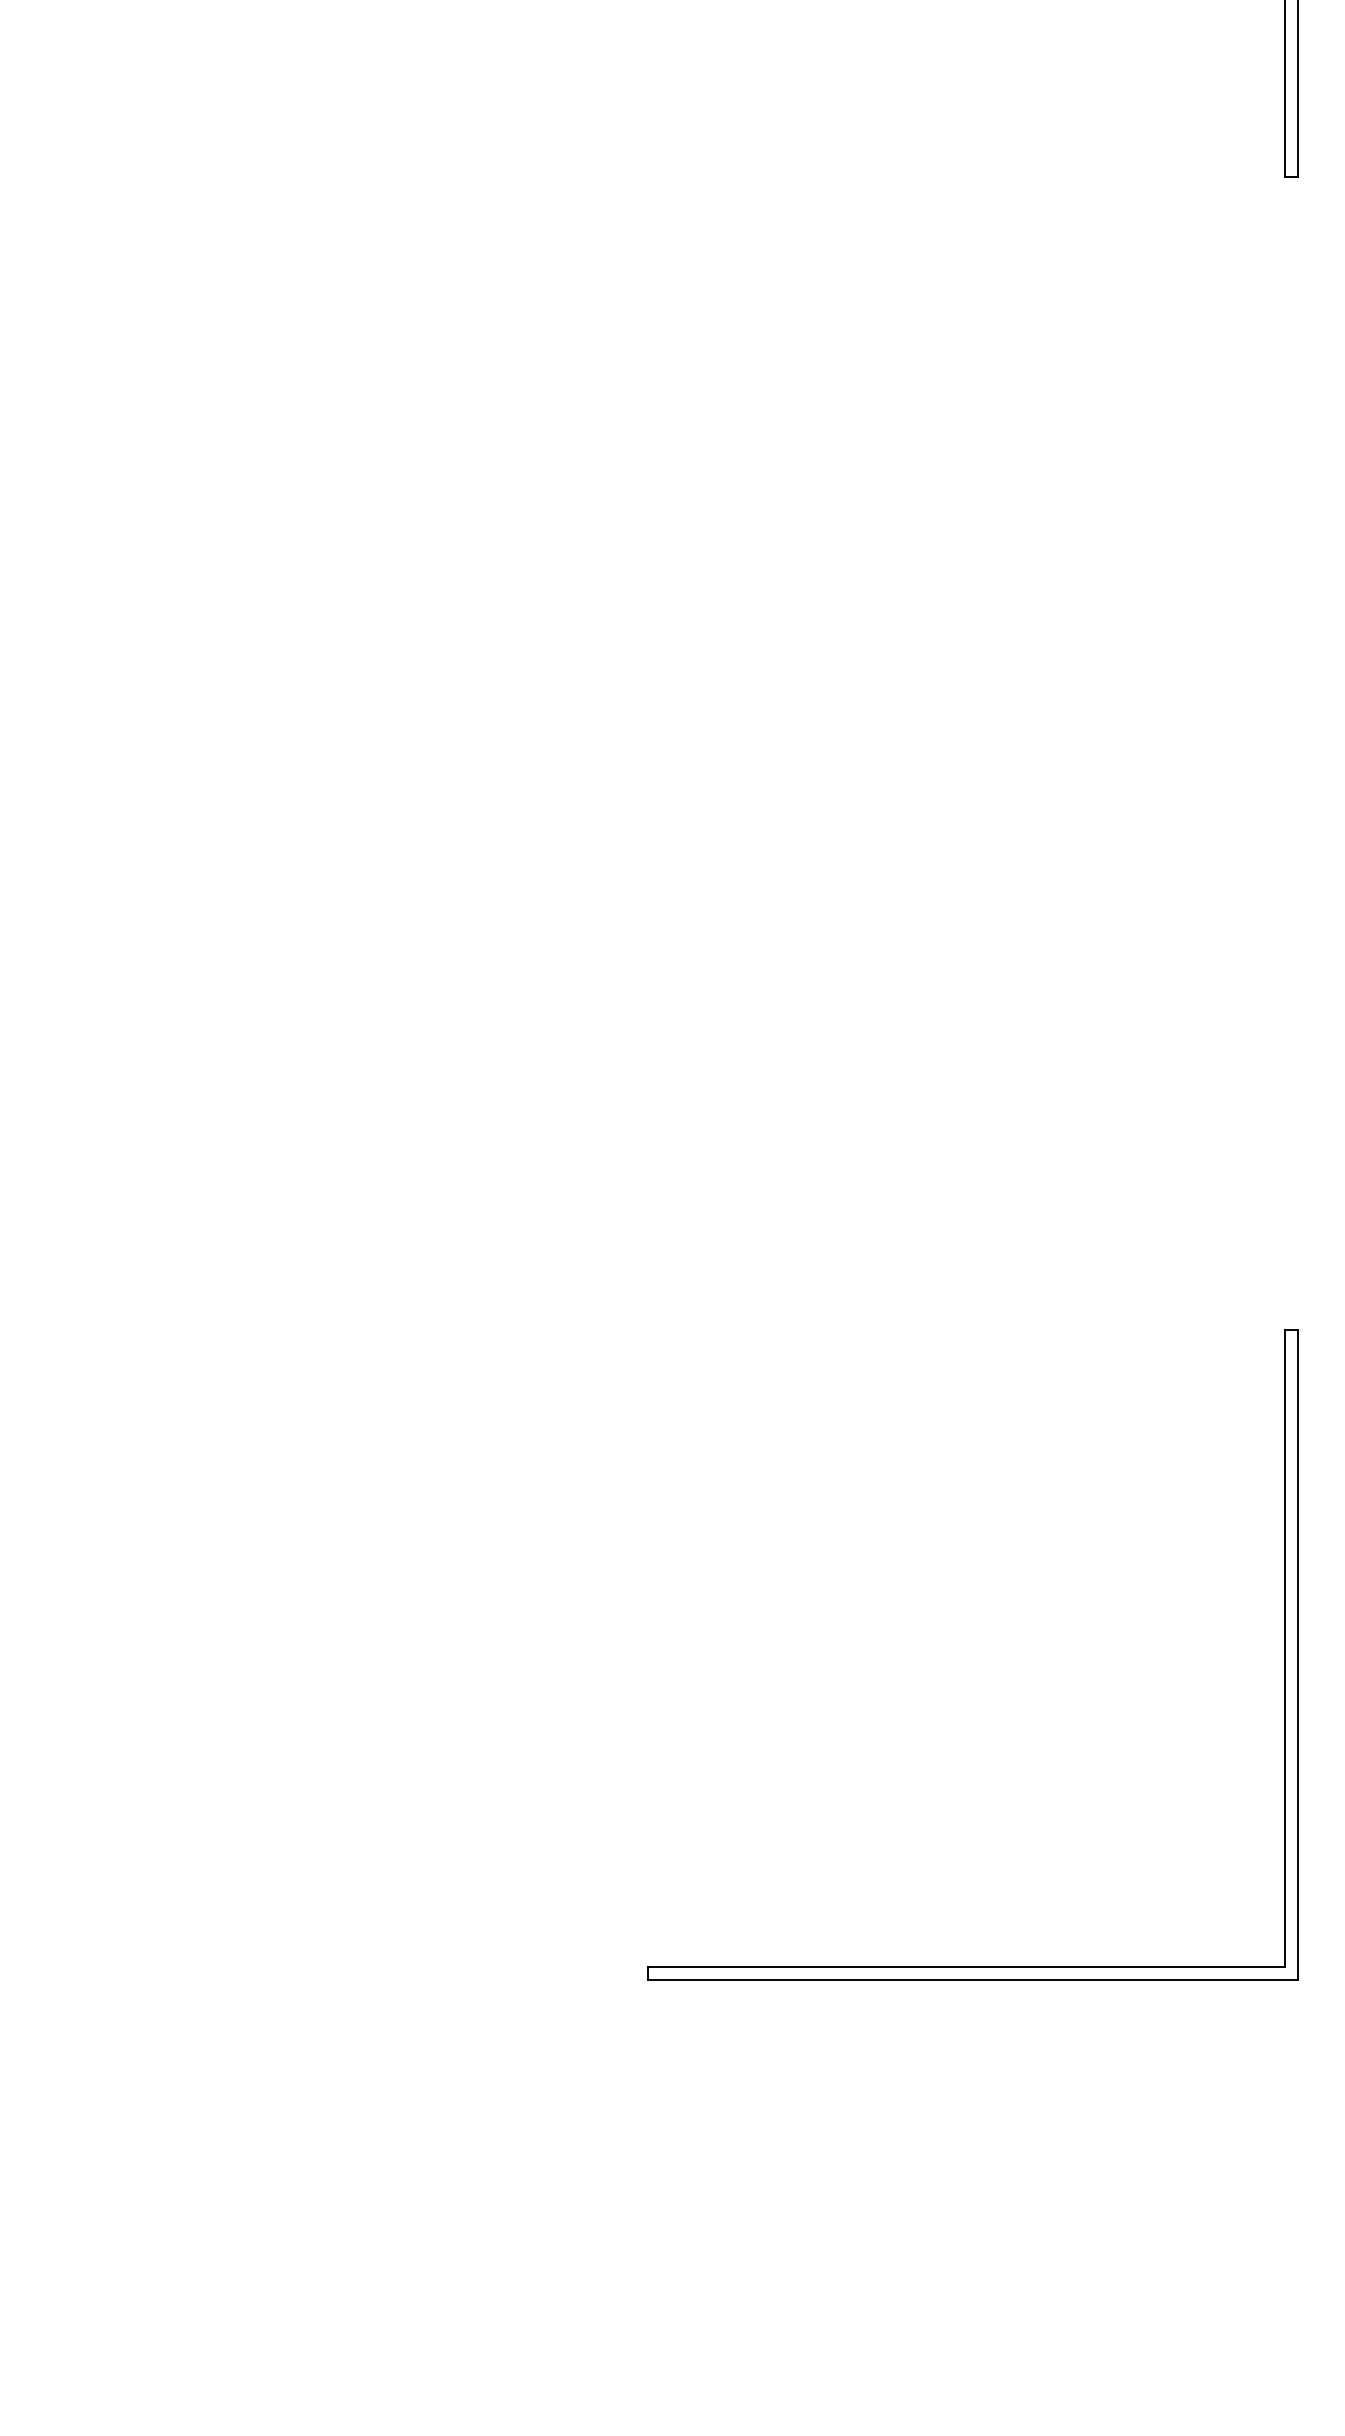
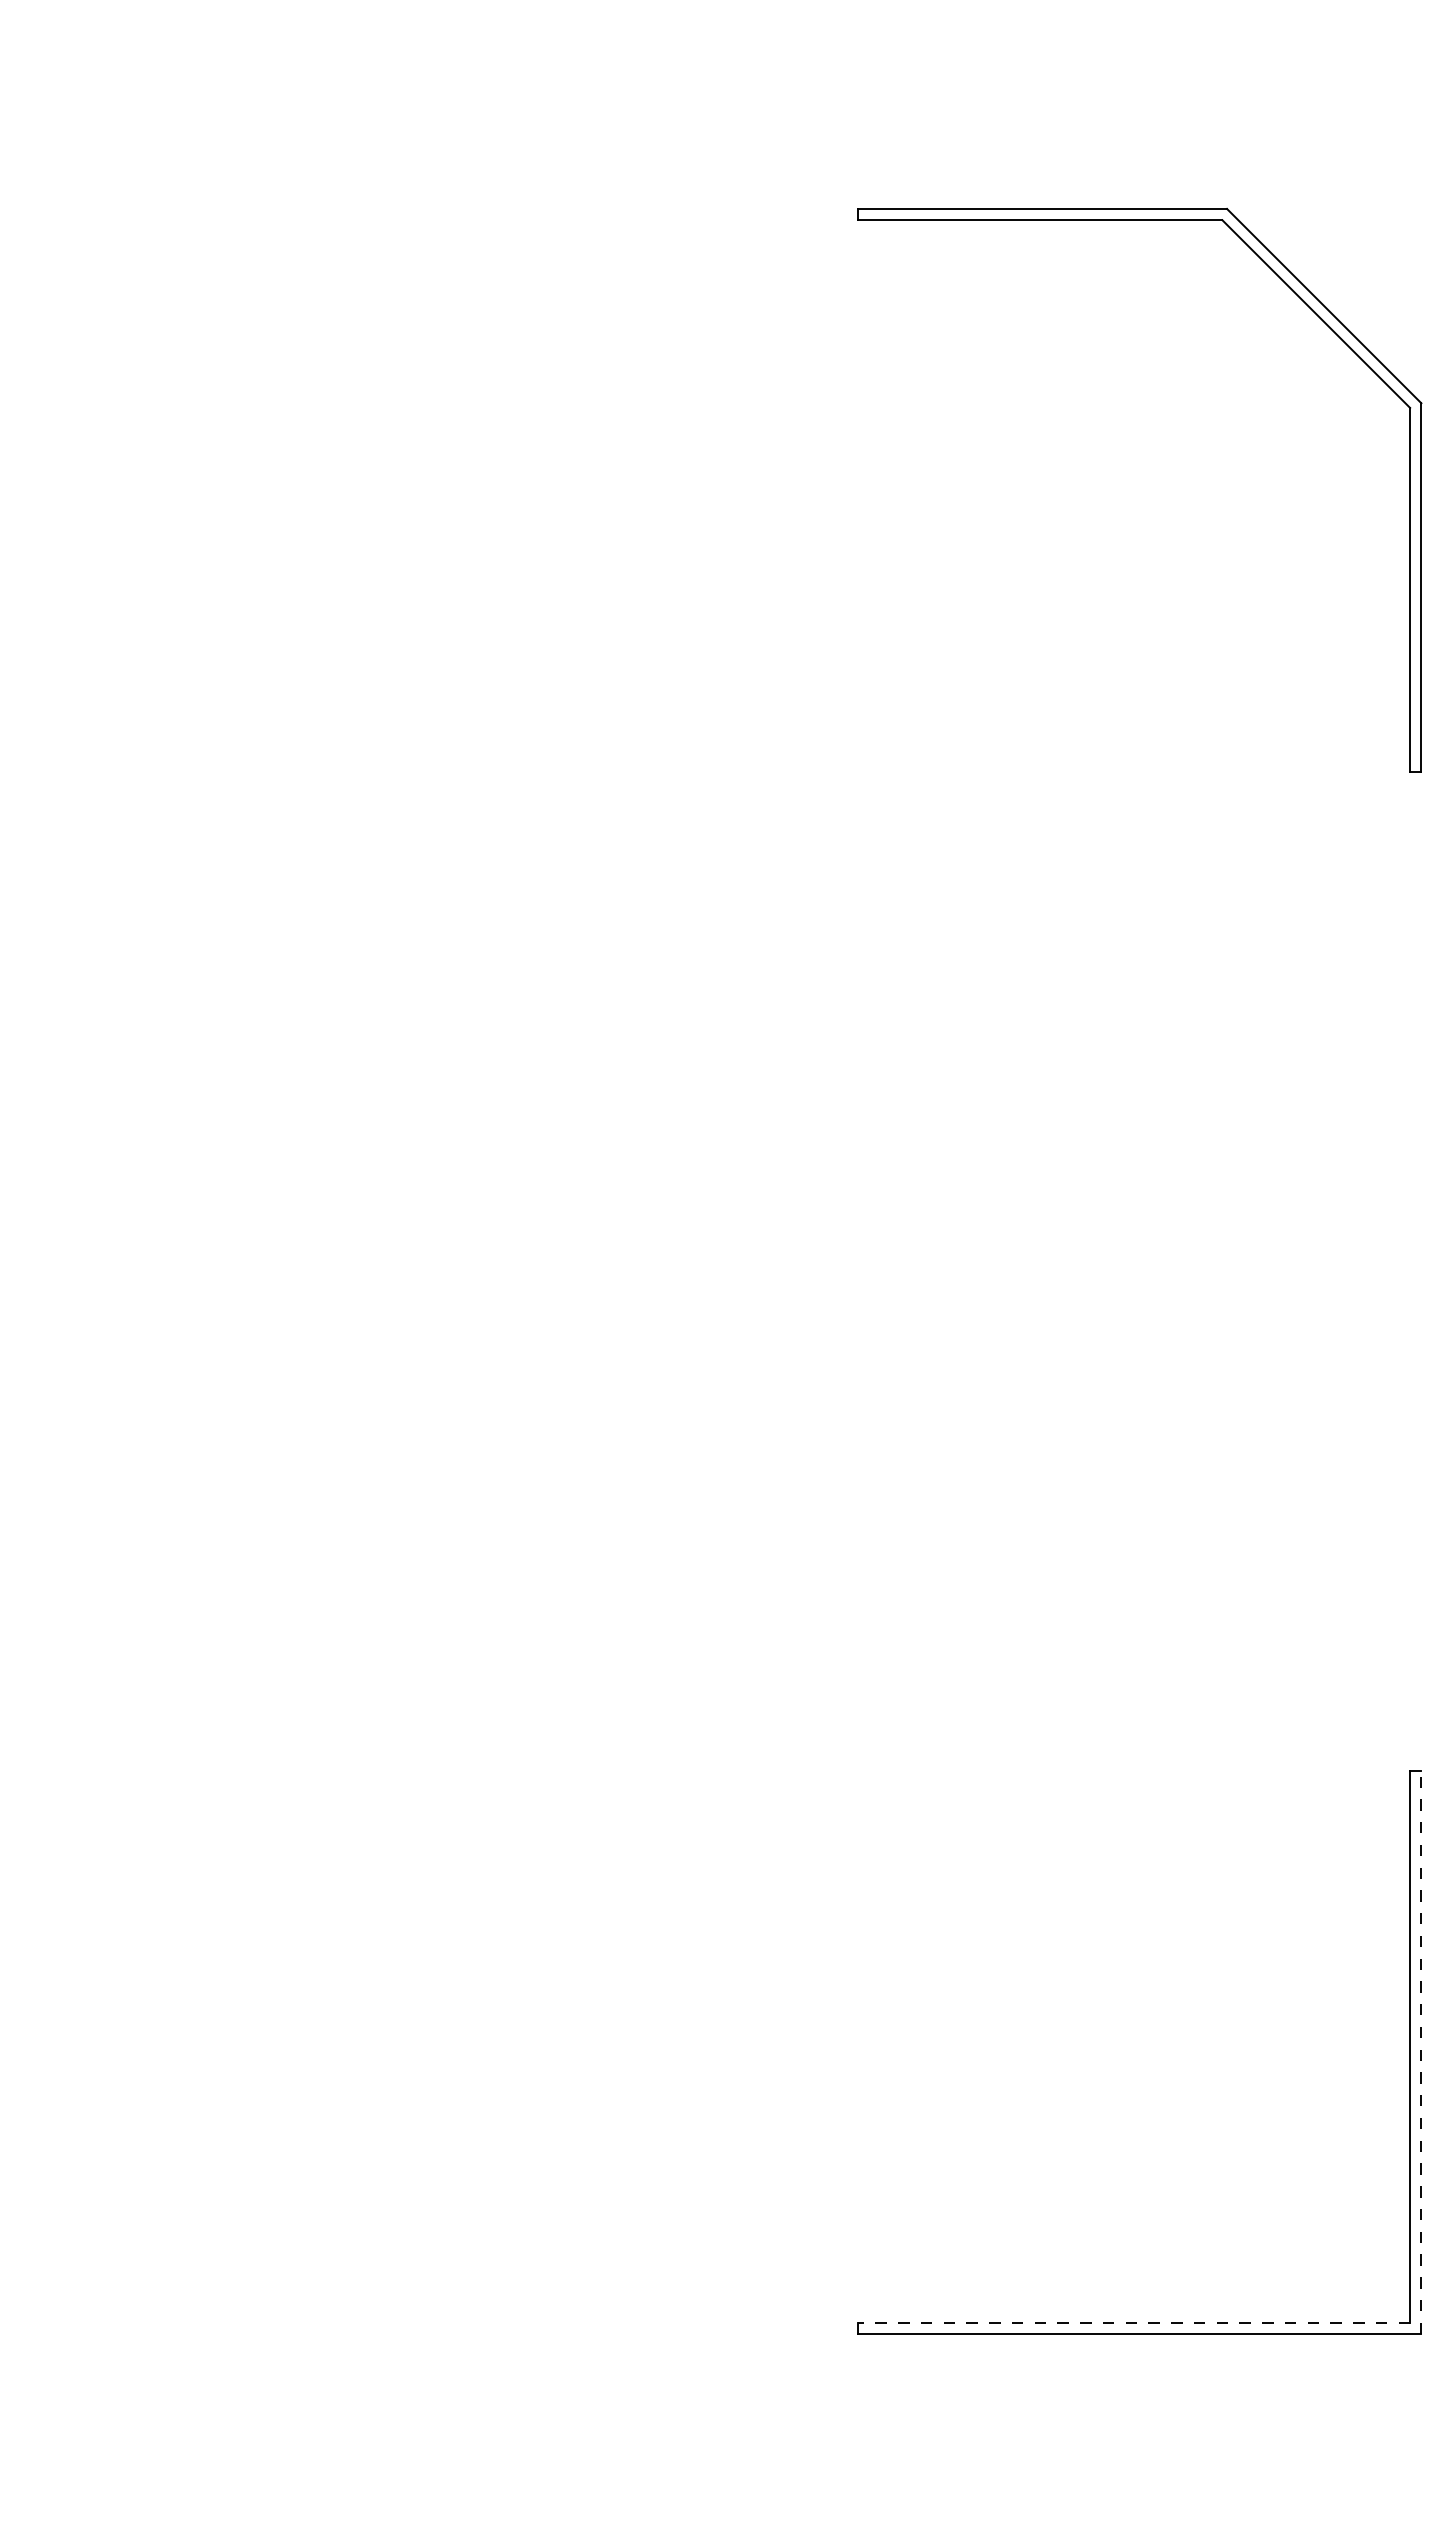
line: (1298, 1654) -> (1421, 2052), solid -> dashed
line: (966, 1966) -> (1134, 2322), solid -> dashed

